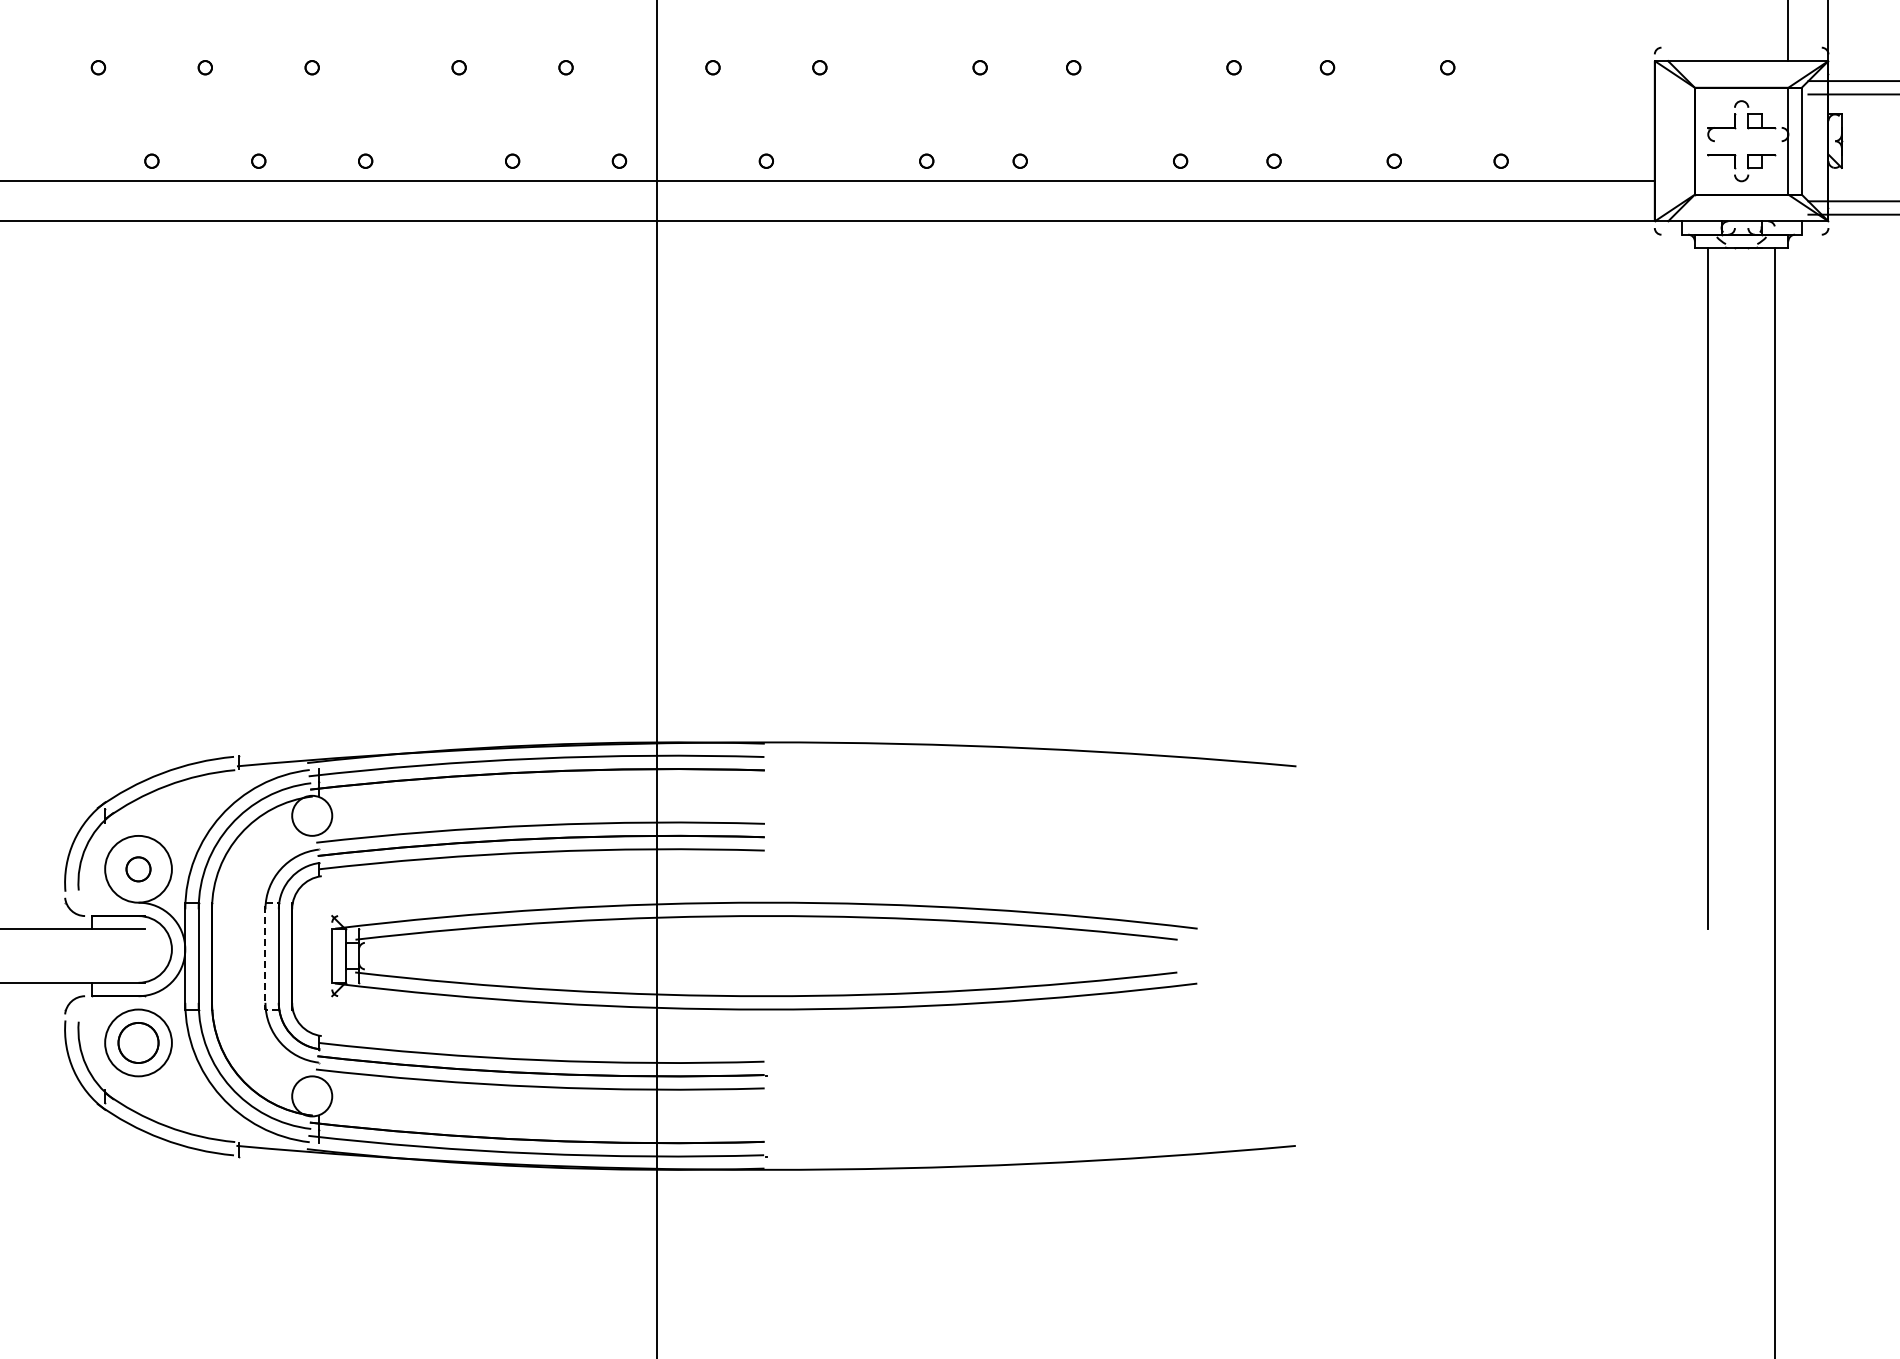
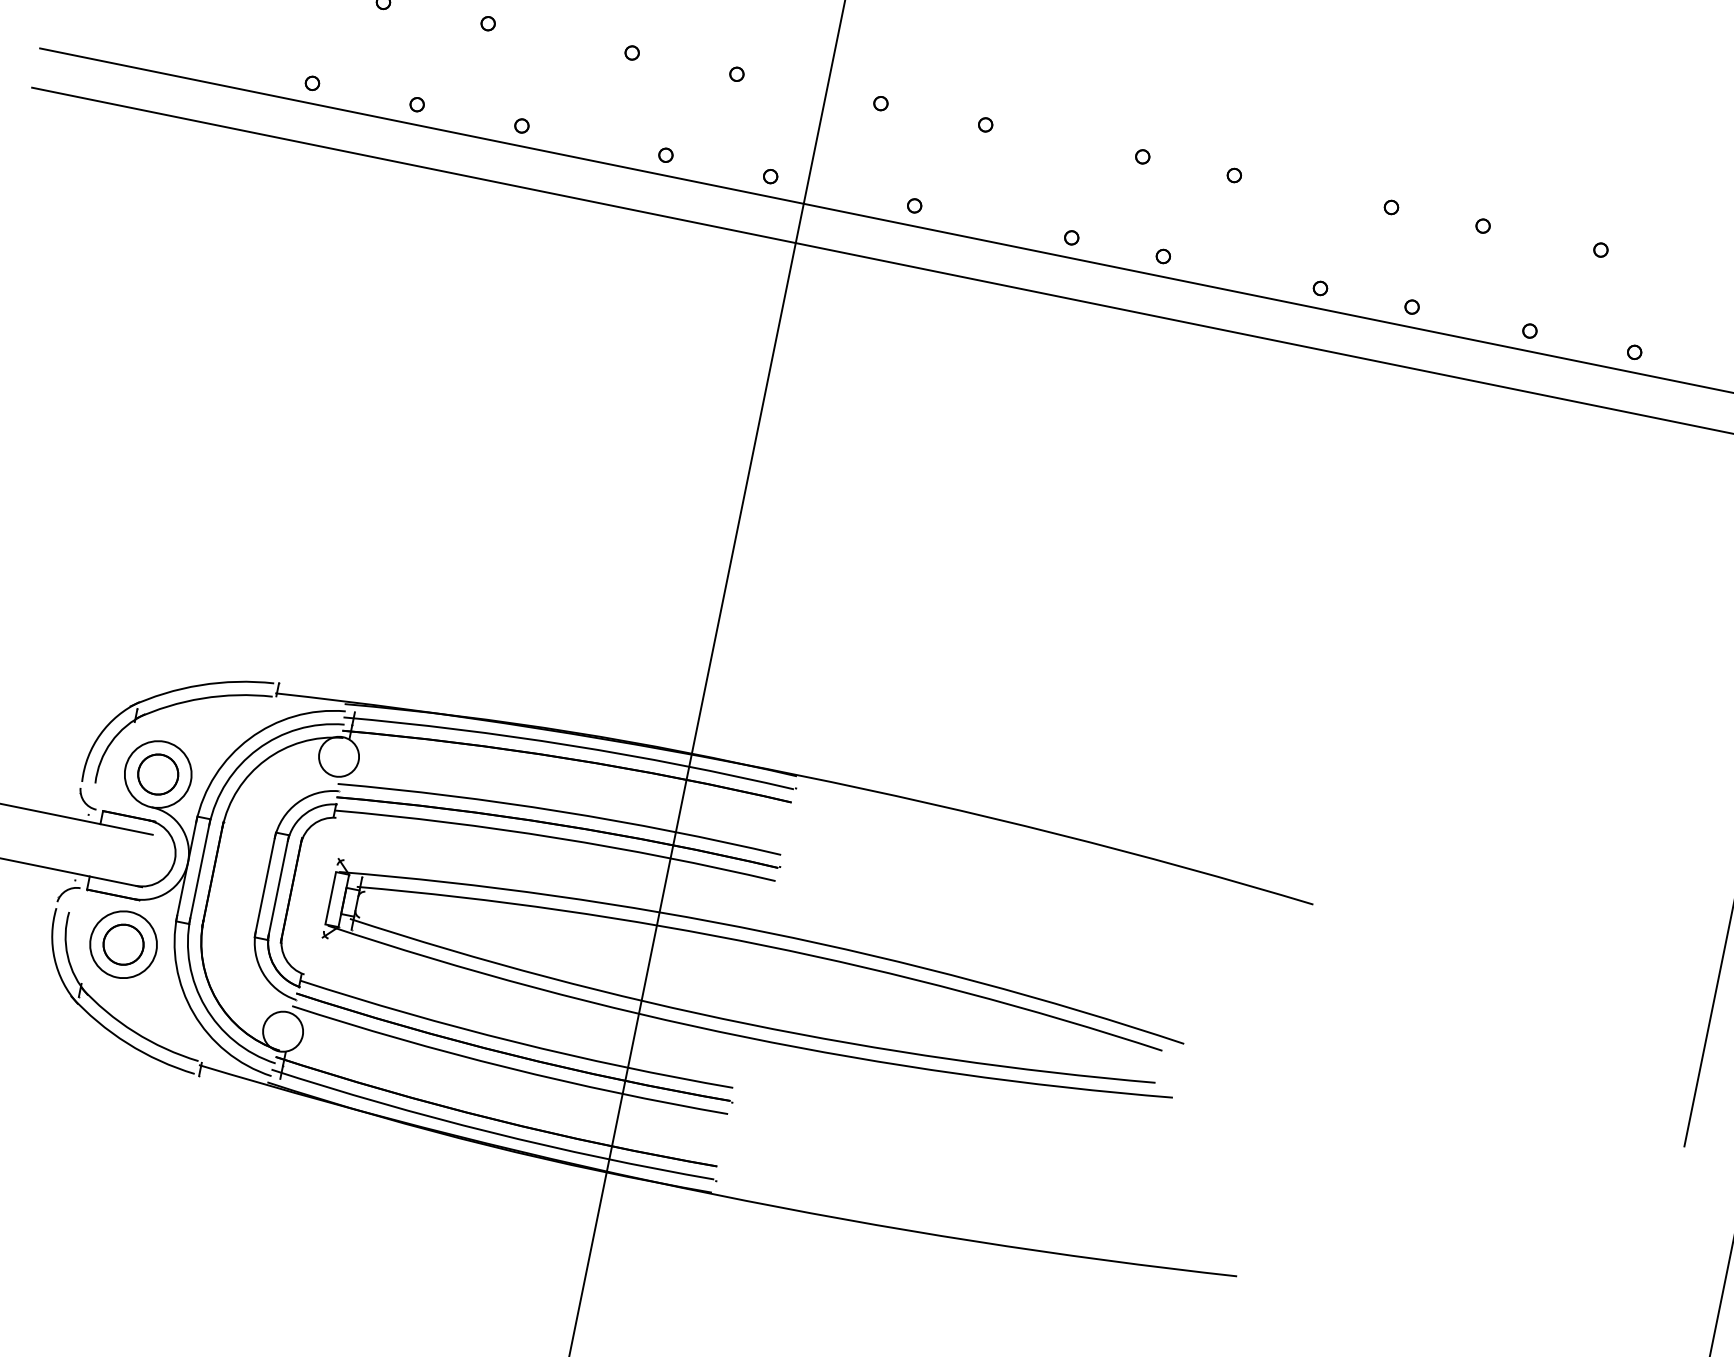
part: (138, 869) -> (158, 774), size x1.67
line: (265, 955) -> (265, 884), dashed -> solid

